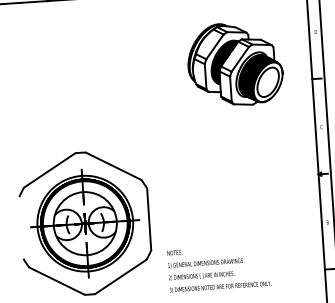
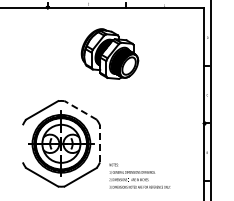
part: (234, 63) -> (109, 53), moved
line: (113, 166) -> (80, 110), solid -> dashed
line: (149, 218) -> (100, 143), solid -> dashed

